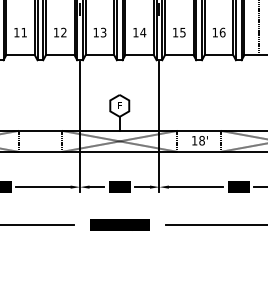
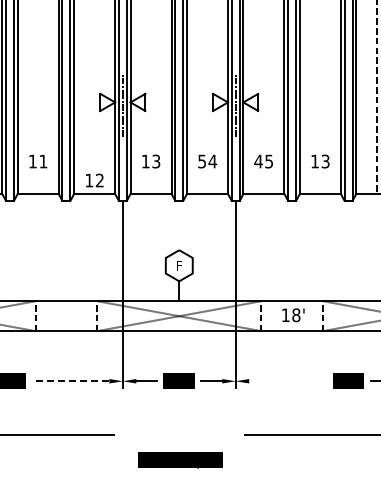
text: (60, 32) -> (94, 180), moved
text: (135, 32) -> (201, 161), 14 -> 54
text: (175, 32) -> (258, 161), 15 -> 45
text: (222, 32) -> (325, 161), 16 -> 13
line: (43, 187) -> (70, 381), solid -> dashed
line: (195, 187) -> (287, 381), removed
text: (119, 225) -> (180, 460), moved

